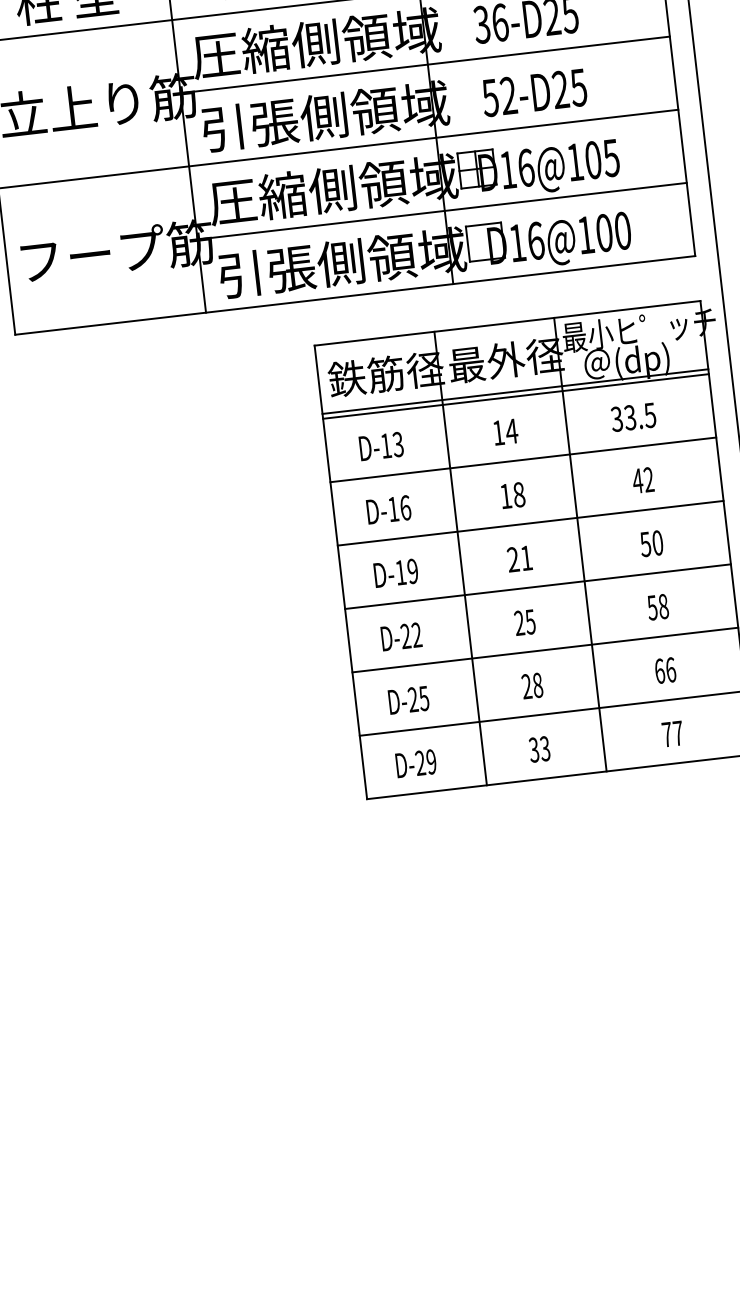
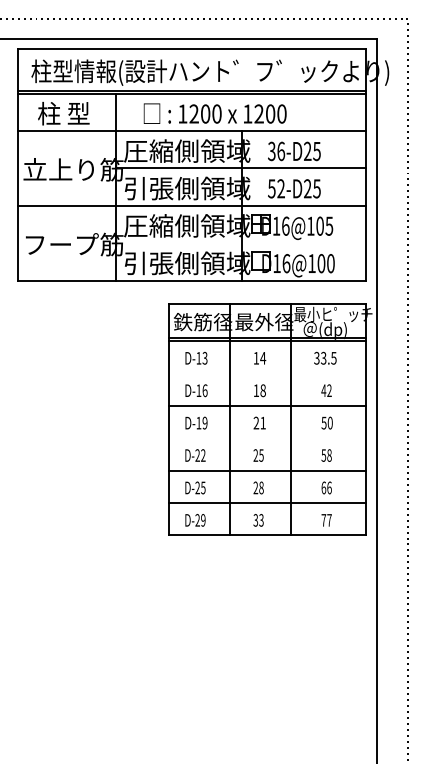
line: (441, 211) -> (240, 243), removed
line: (521, 460) -> (266, 373), removed
line: (536, 587) -> (266, 438), removed

